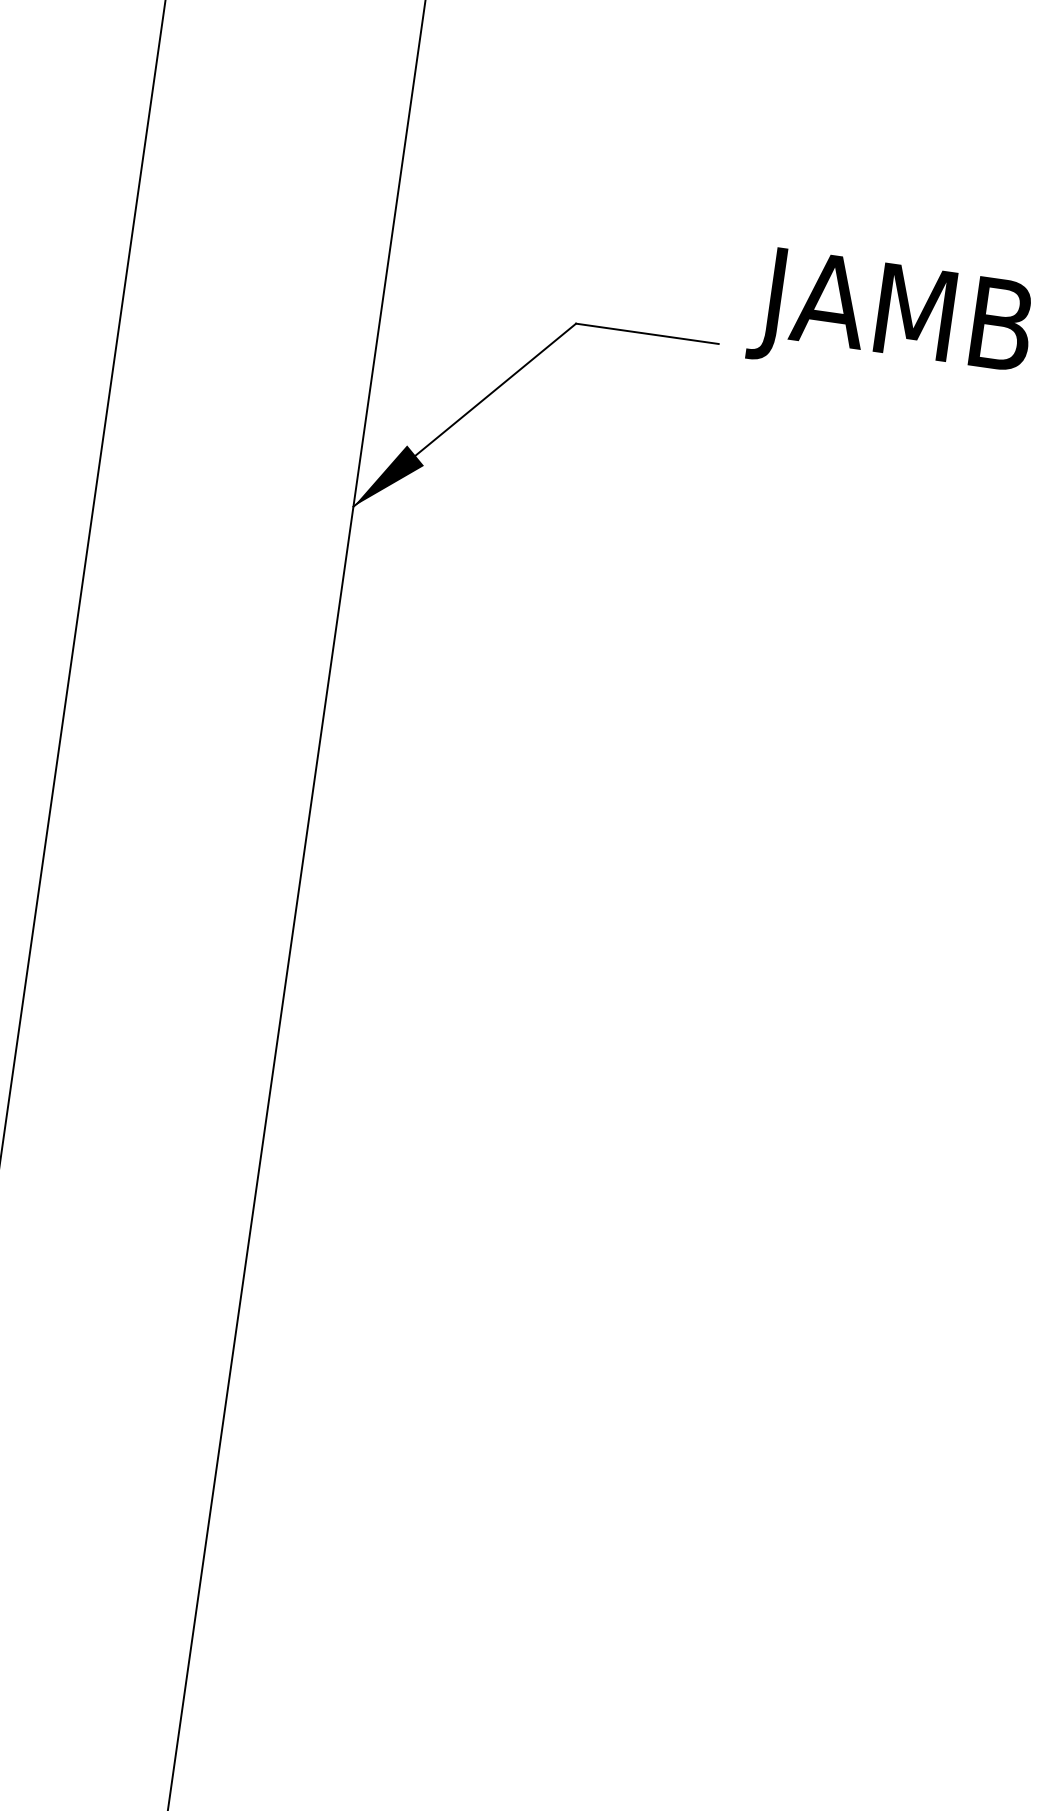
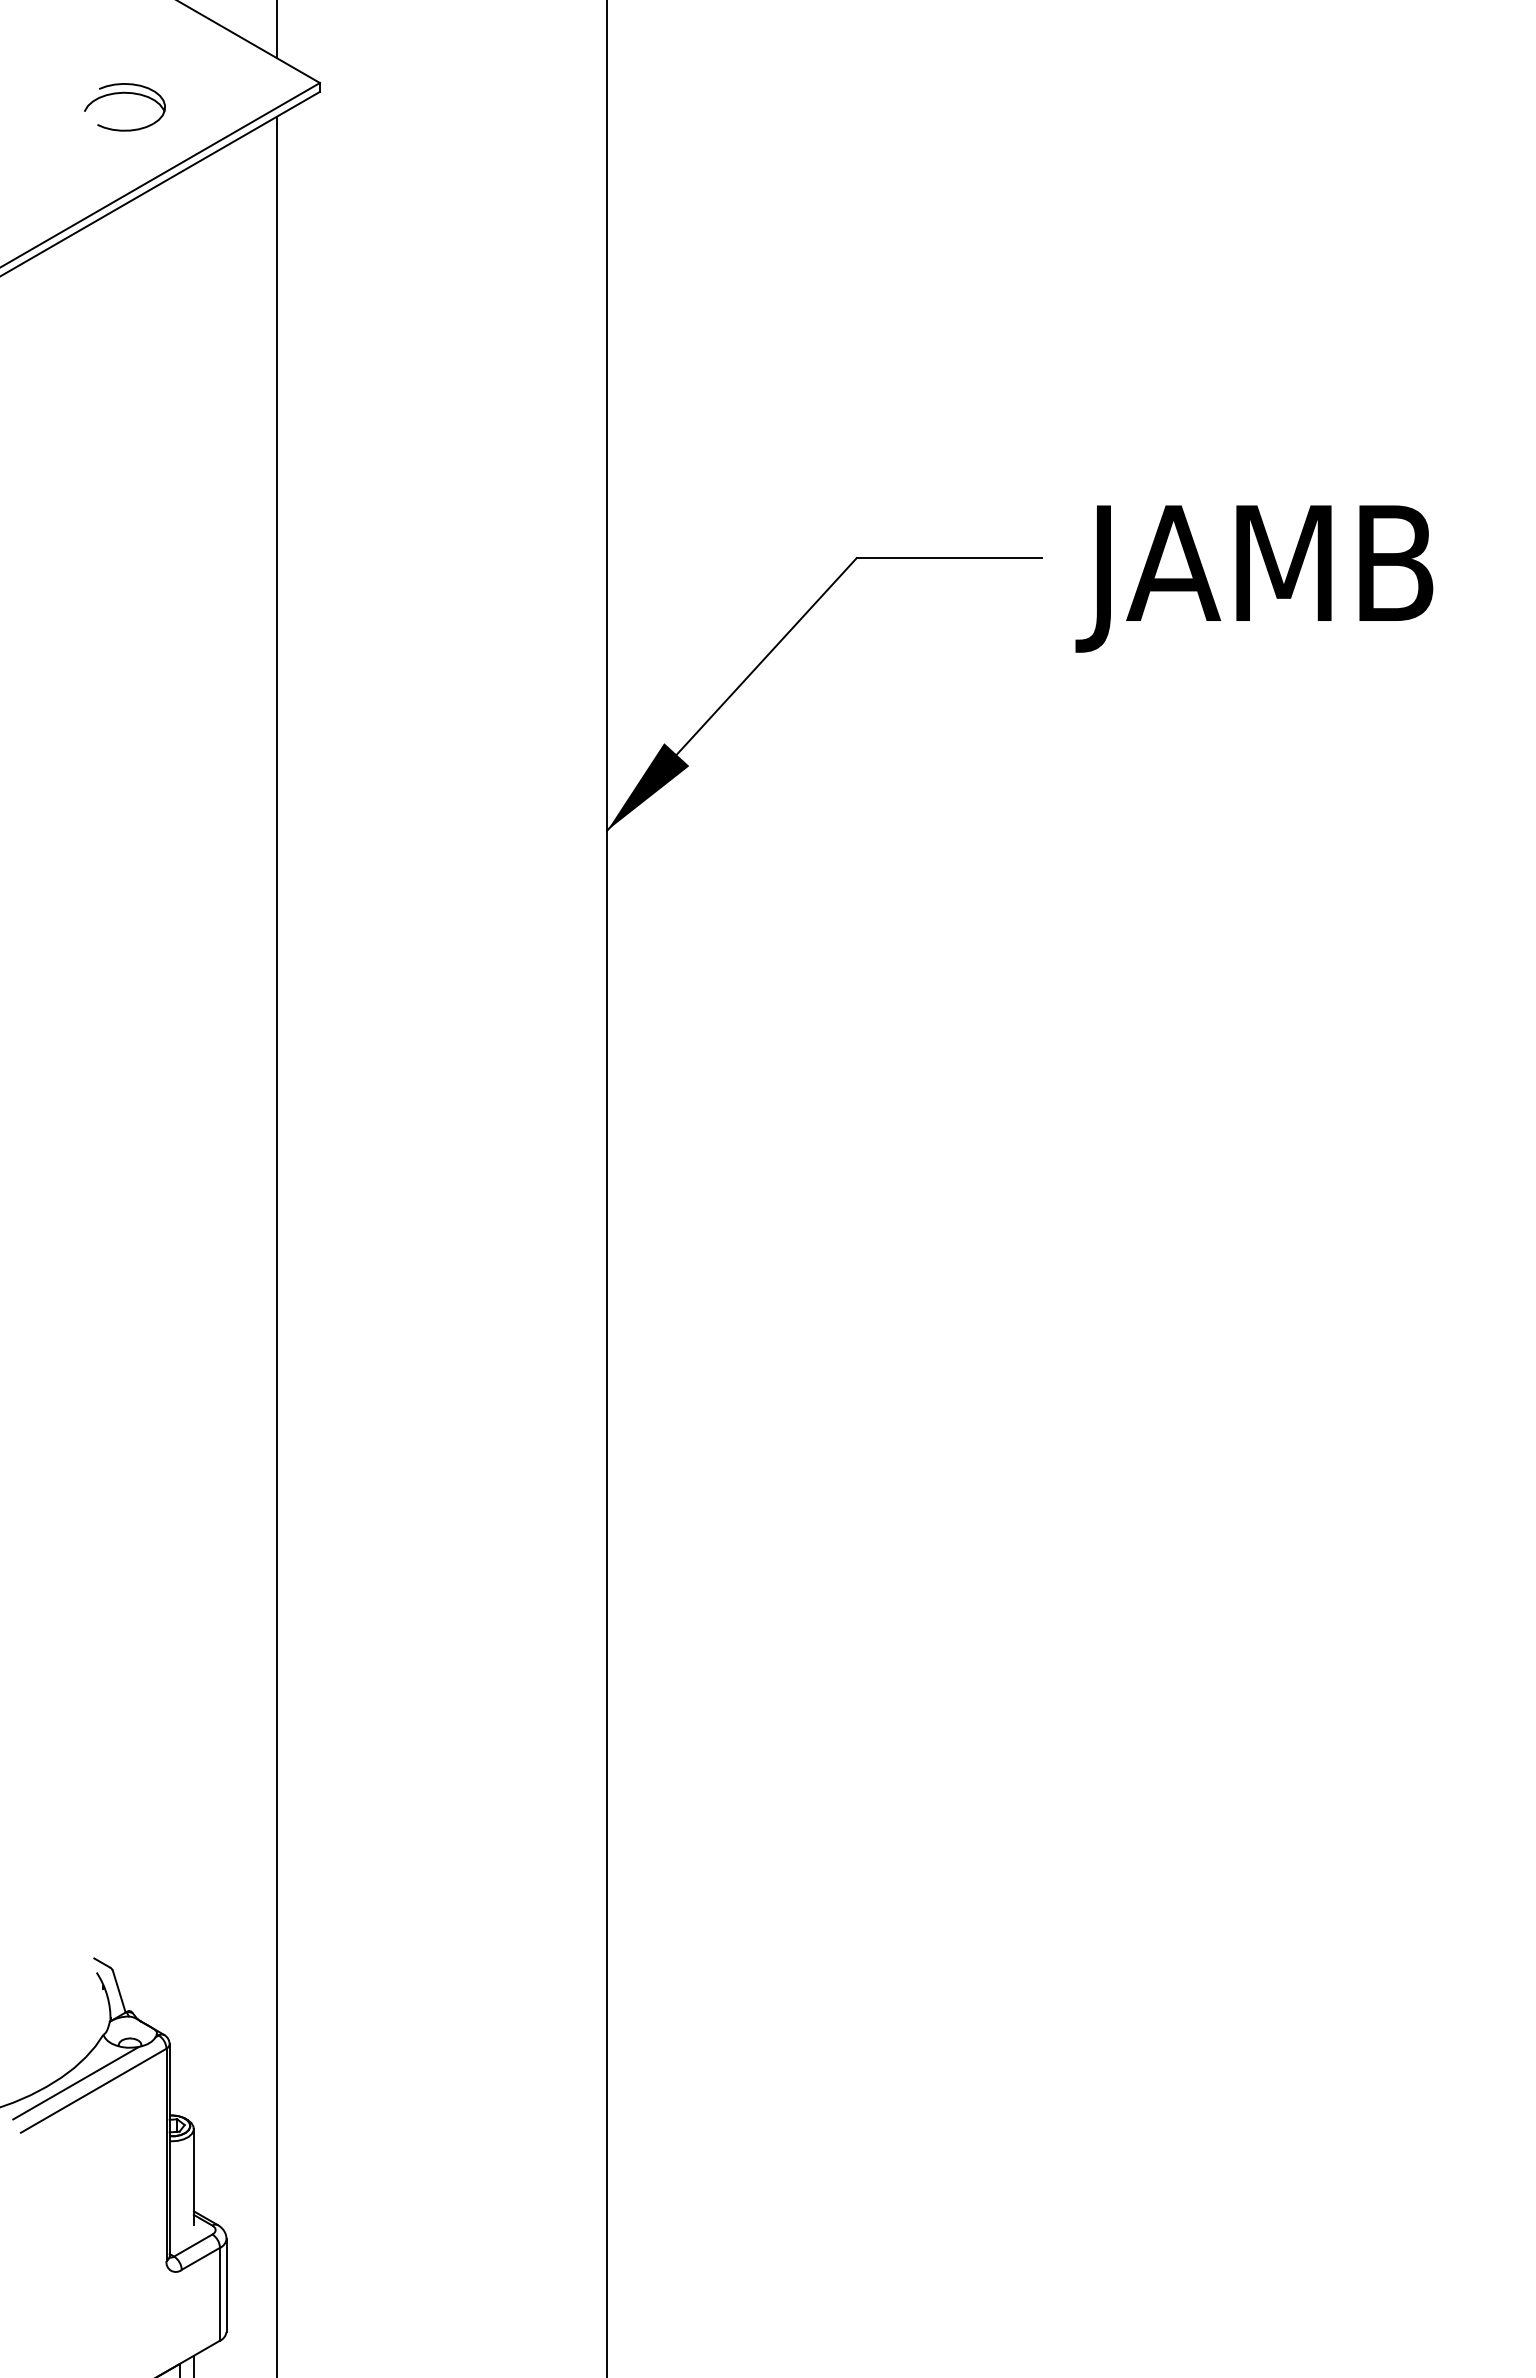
text: (891, 320) -> (1254, 578), moved

